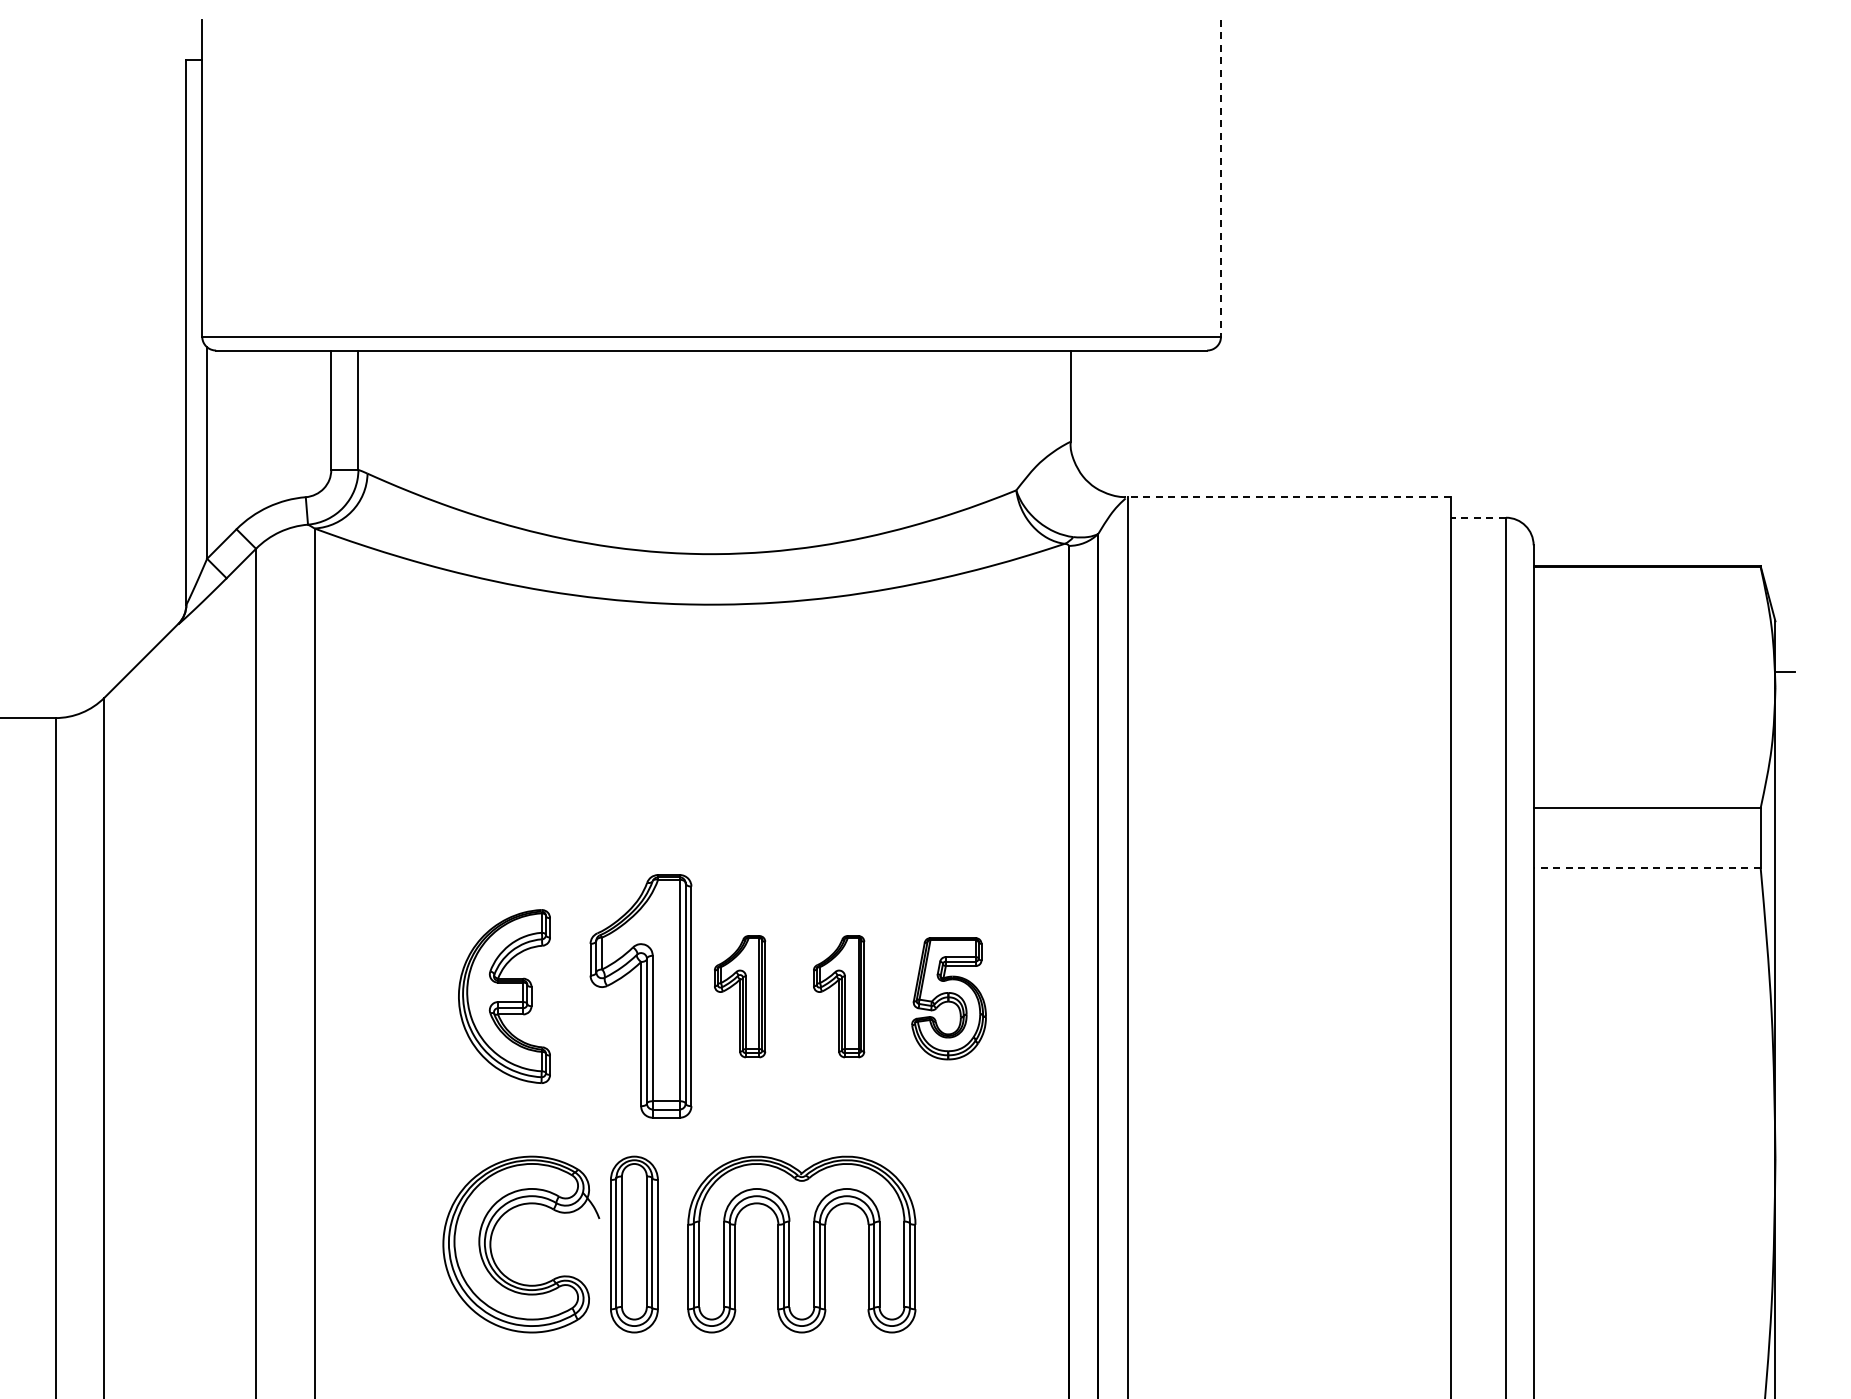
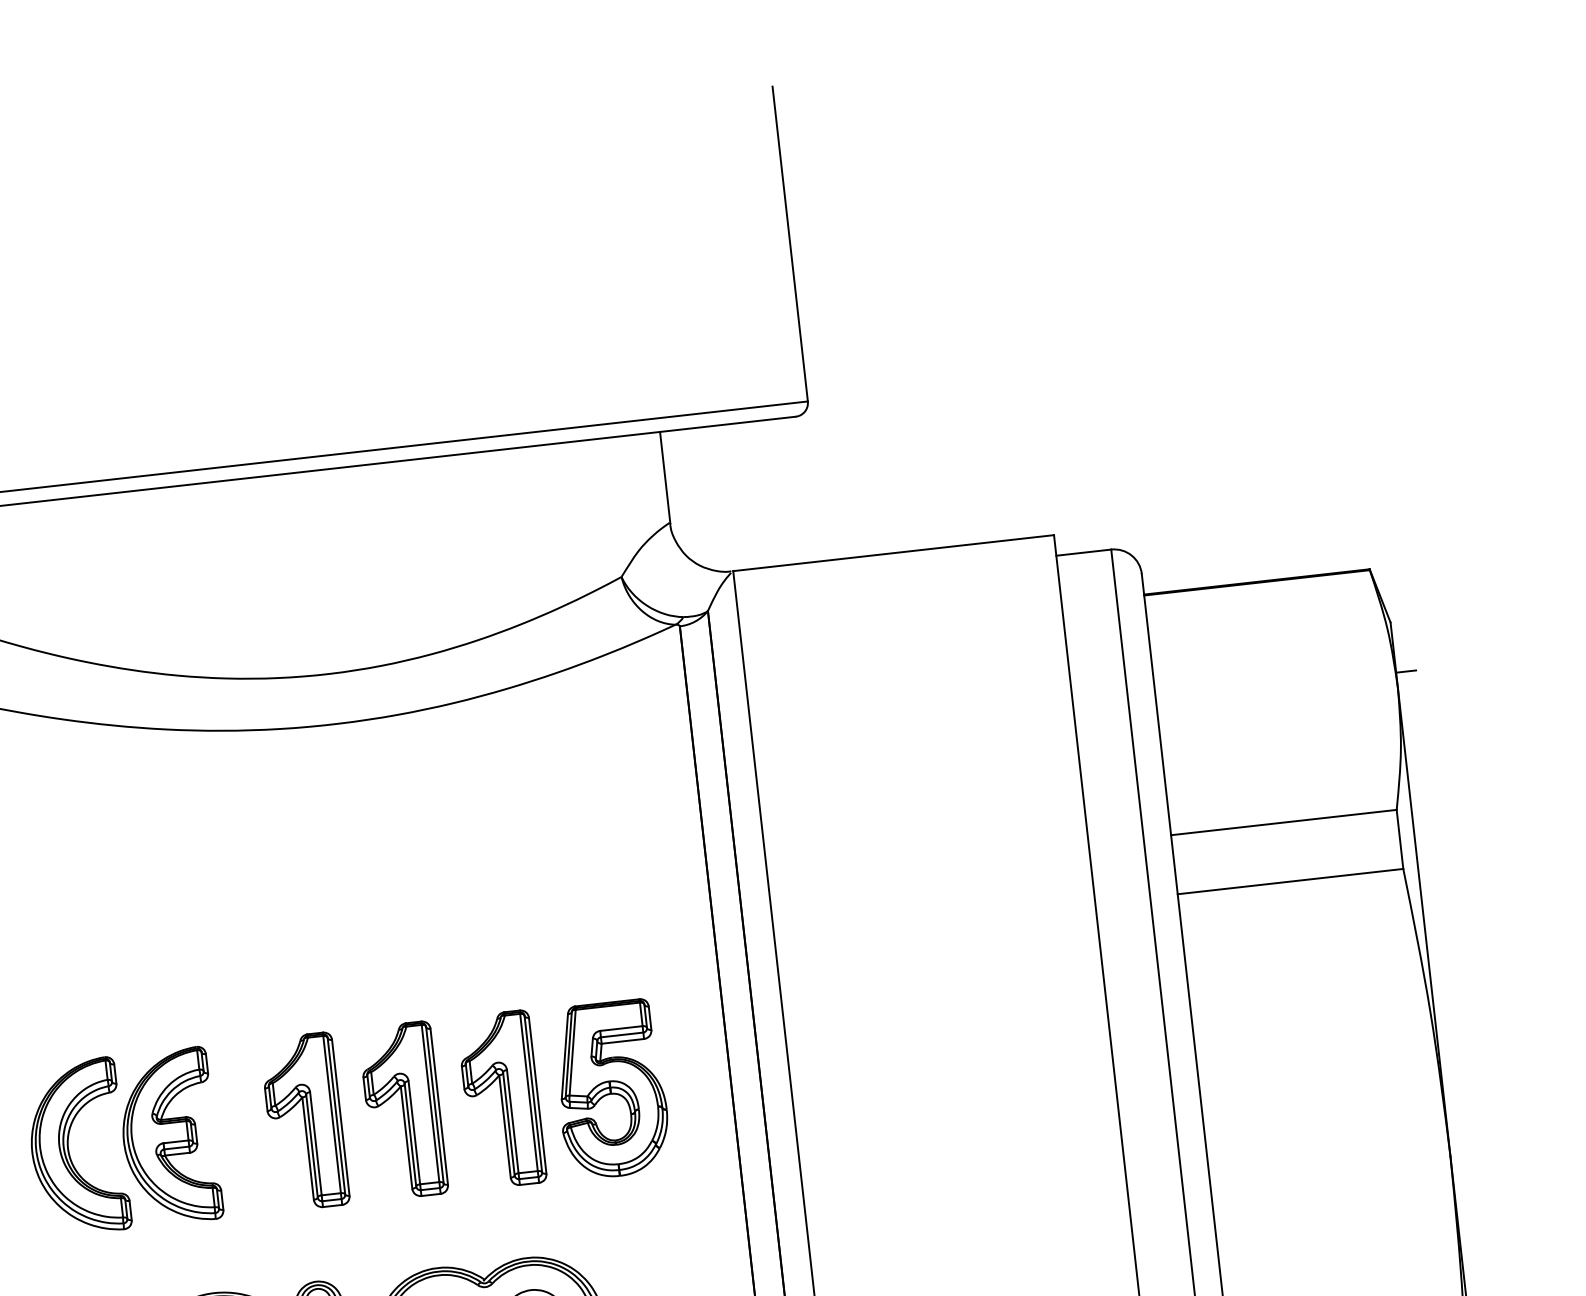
line: (1221, 178) -> (790, 244), dashed -> solid
line: (1288, 497) -> (892, 553), dashed -> solid
line: (1478, 517) -> (1083, 552), dashed -> solid
line: (1646, 867) -> (1289, 881), dashed -> solid
part: (403, 996) -> (68, 1148), added
part: (640, 996) -> (304, 1121), size x0.71
part: (739, 996) -> (402, 1110), size x1.43
part: (838, 996) -> (501, 1099), size x1.43
part: (948, 998) -> (610, 1089), size x1.43

